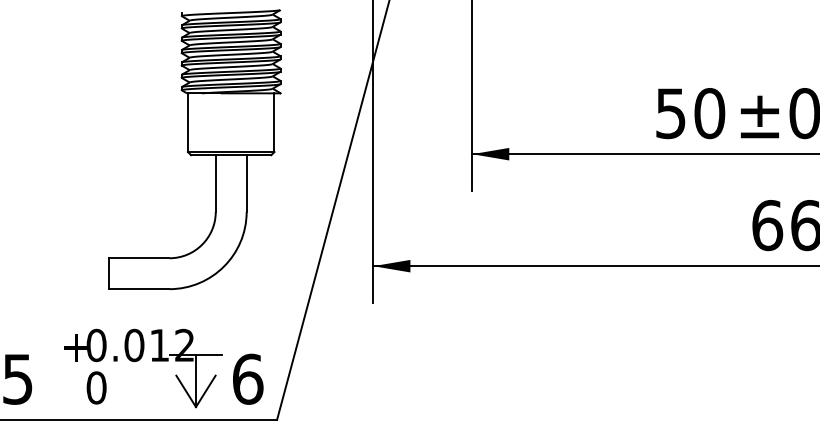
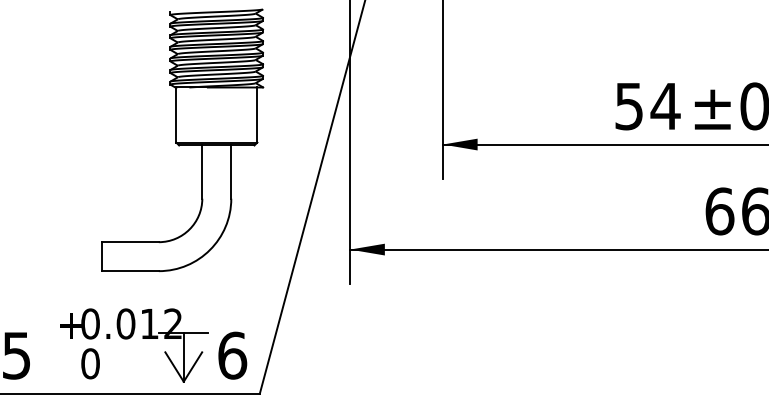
text: (709, 113) -> (665, 106), 50 -> 54

